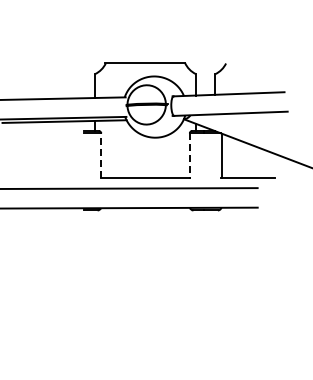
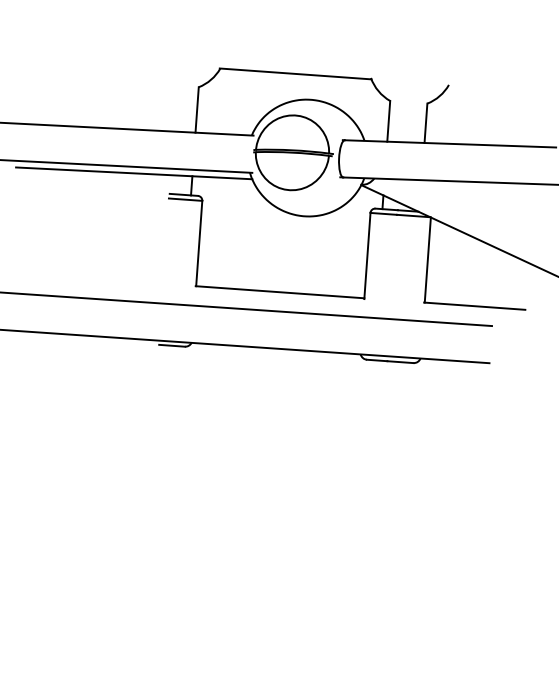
line: (101, 155) -> (199, 242), dashed -> solid
line: (189, 156) -> (366, 256), dashed -> solid

